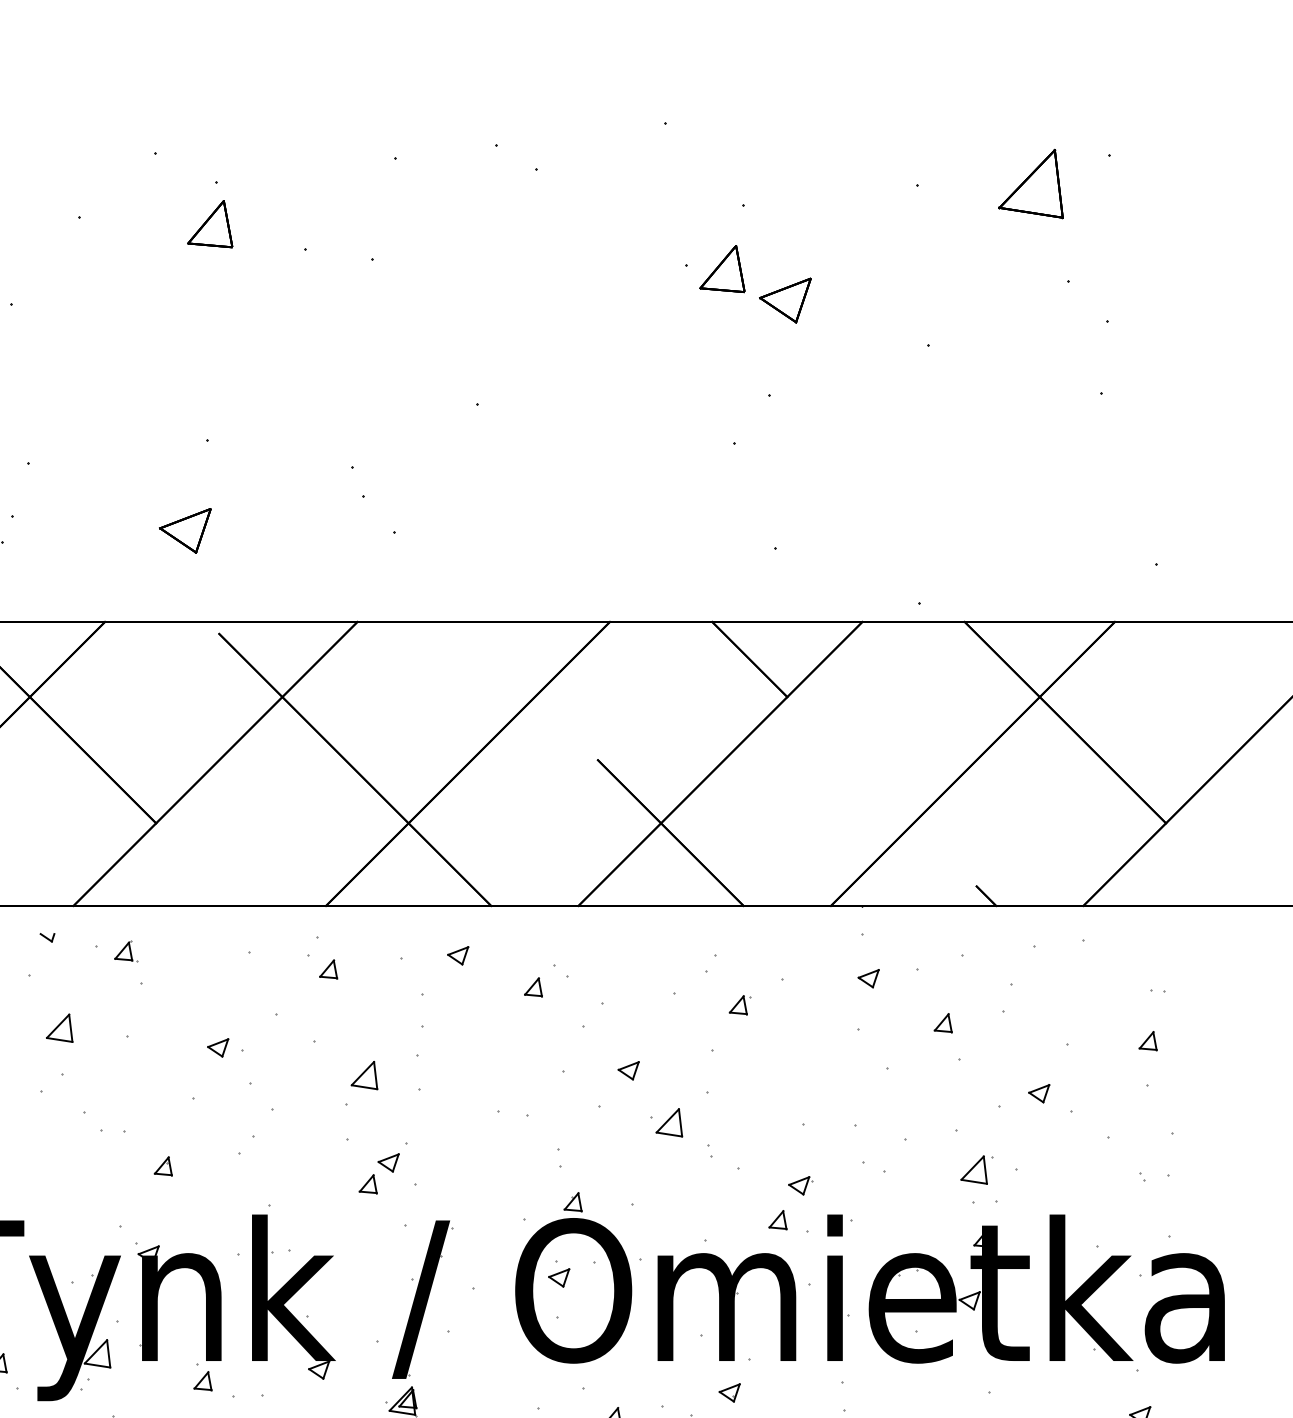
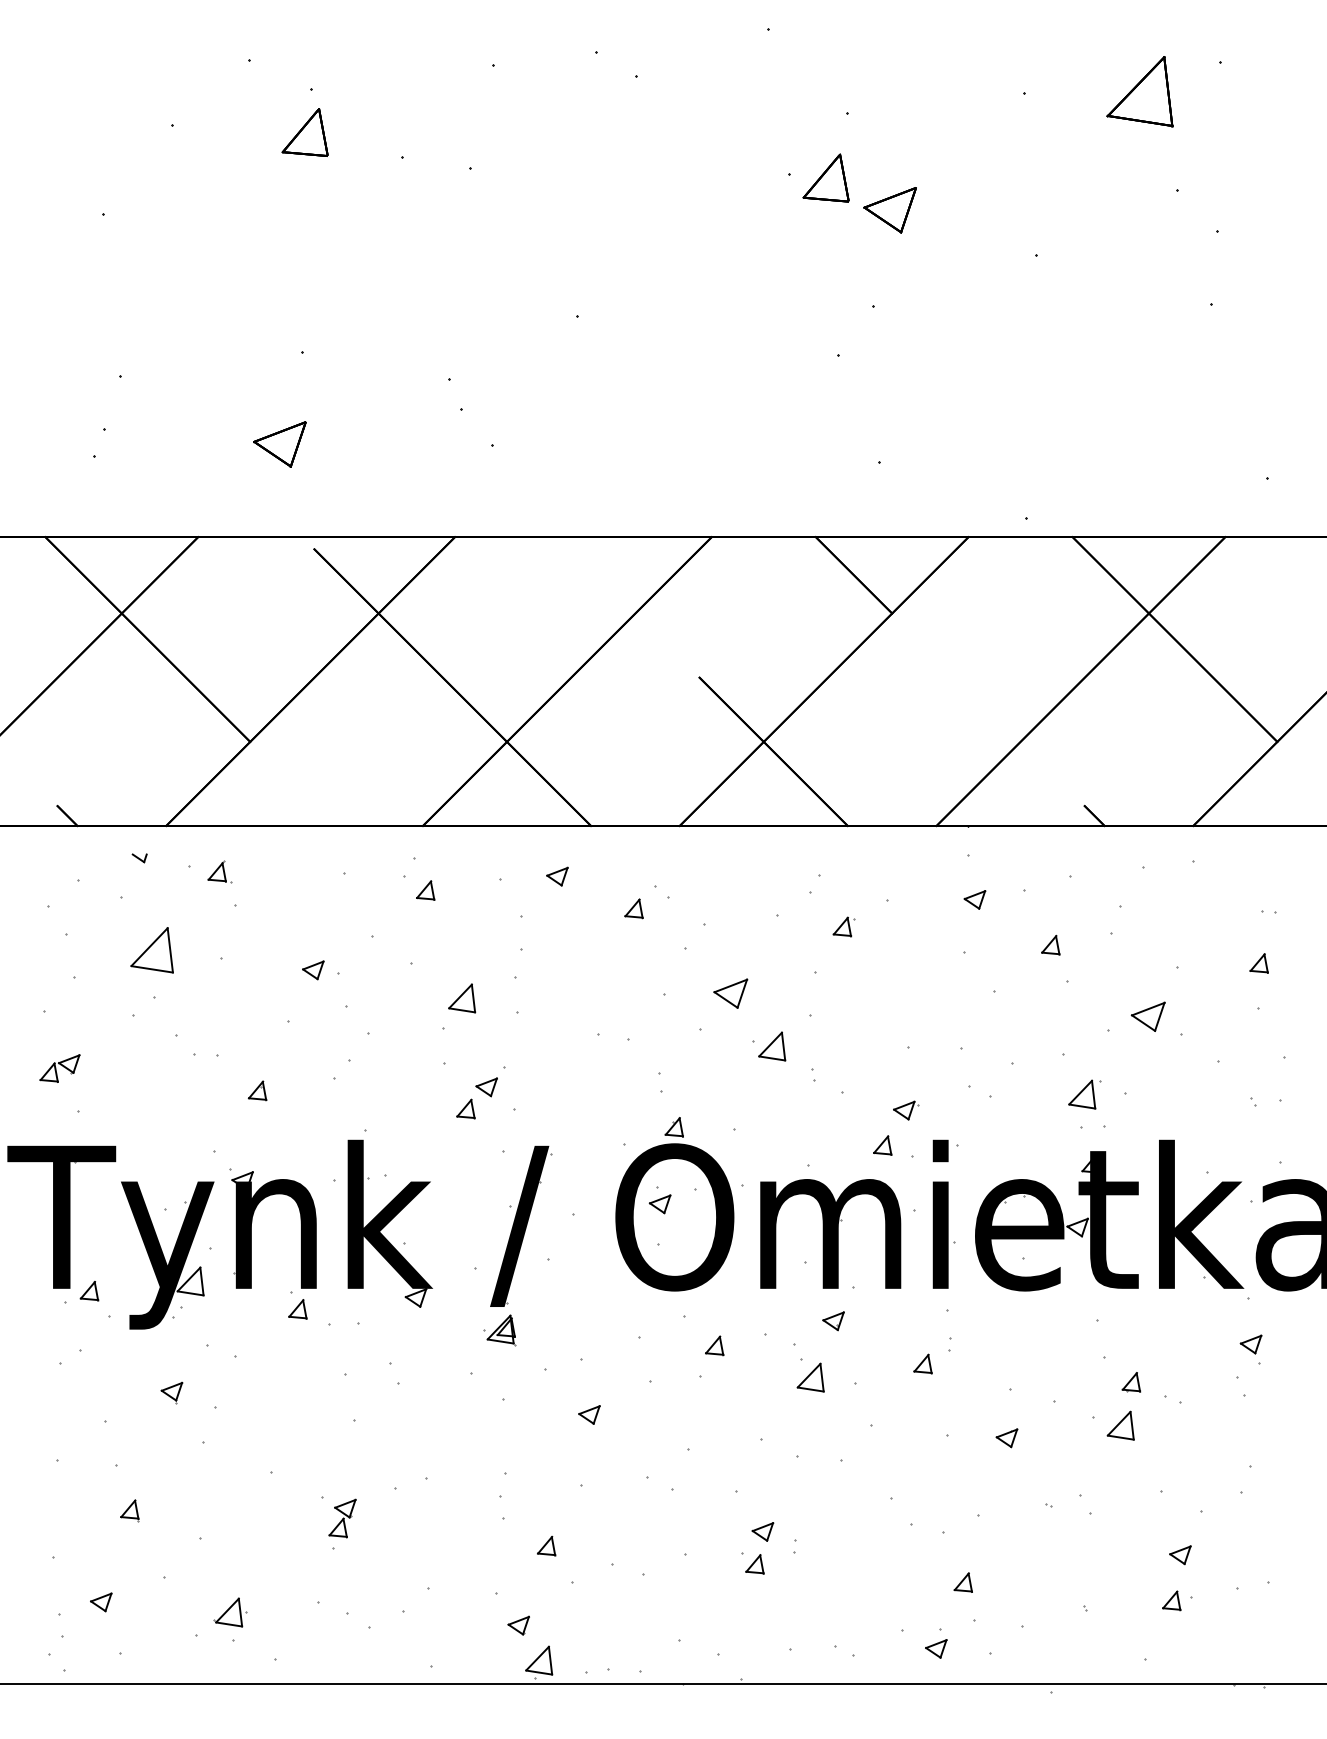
part: (59, 1028) -> (151, 950), size x1.6
part: (628, 1070) -> (730, 993), size x1.6
part: (1039, 1093) -> (1148, 1016), size x1.6

